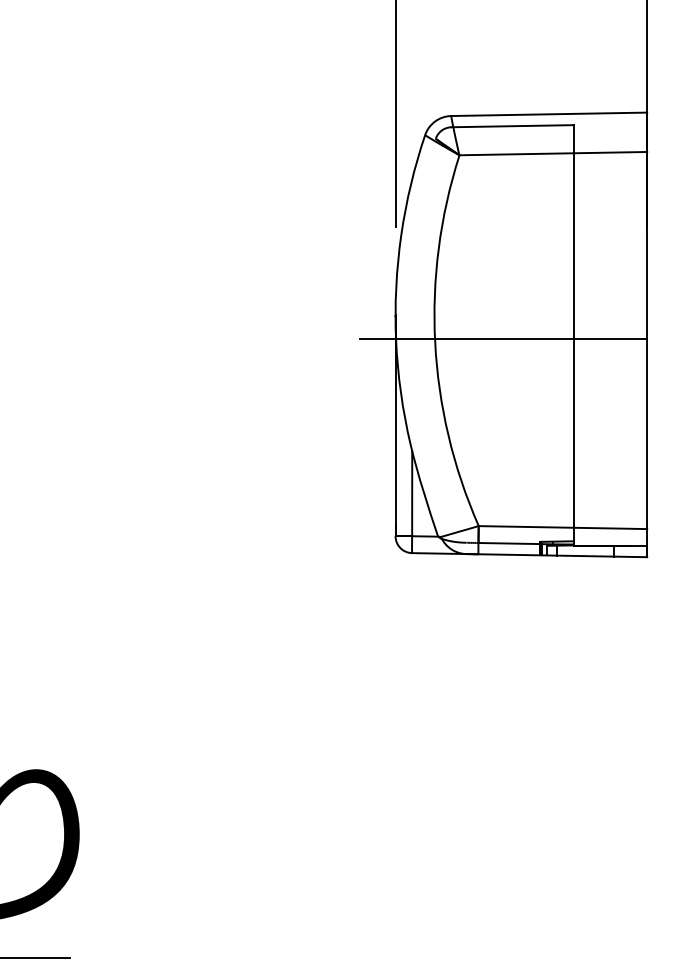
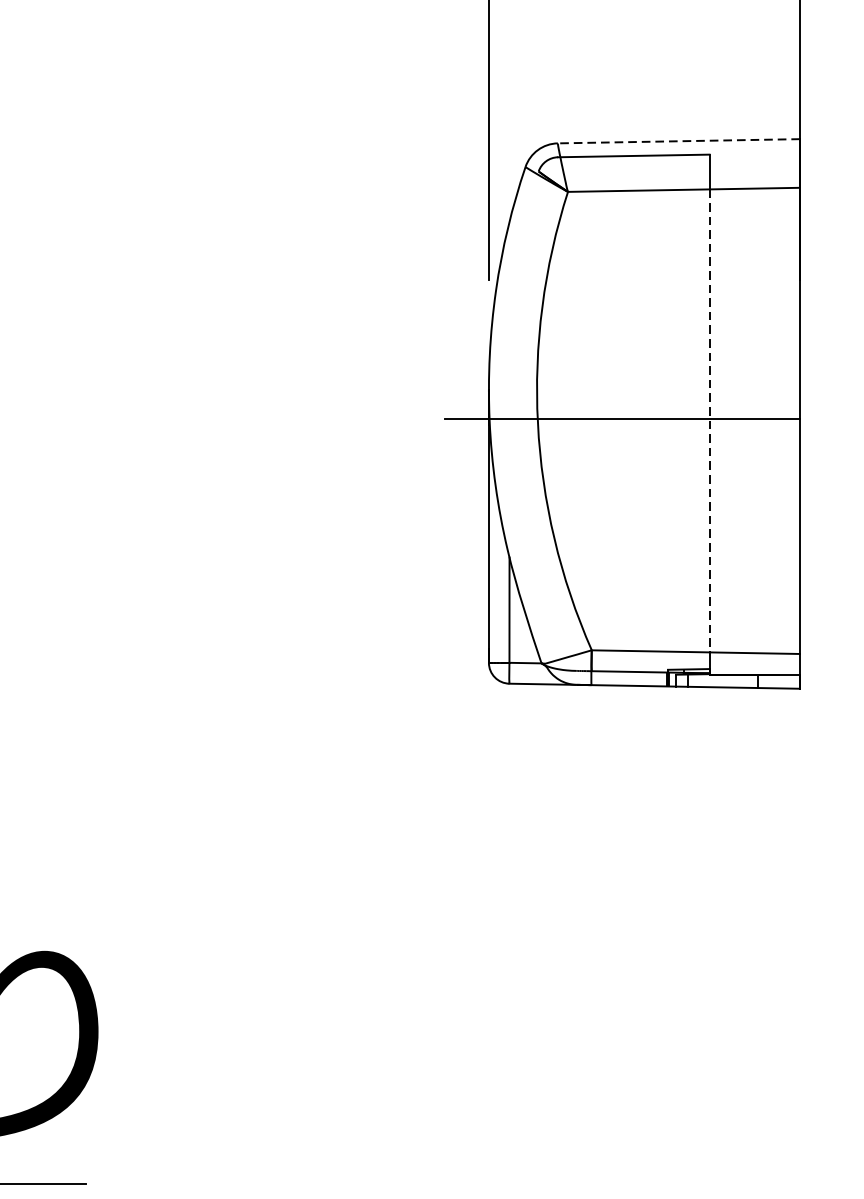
line: (549, 114) -> (679, 141), solid -> dashed
line: (574, 341) -> (710, 422), solid -> dashed

